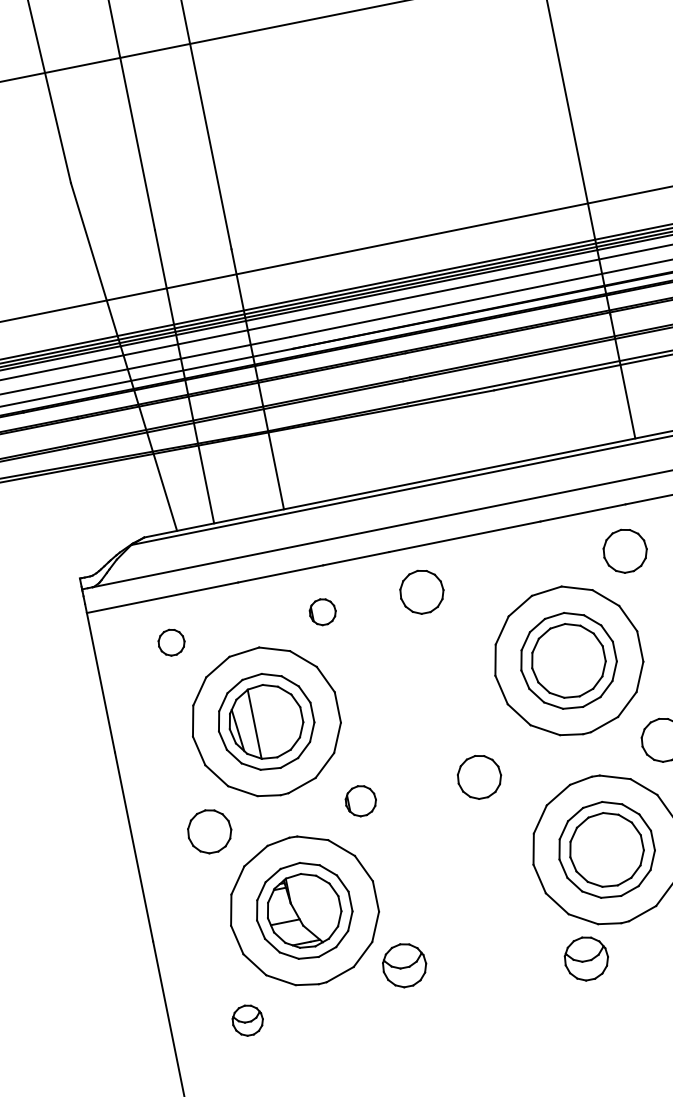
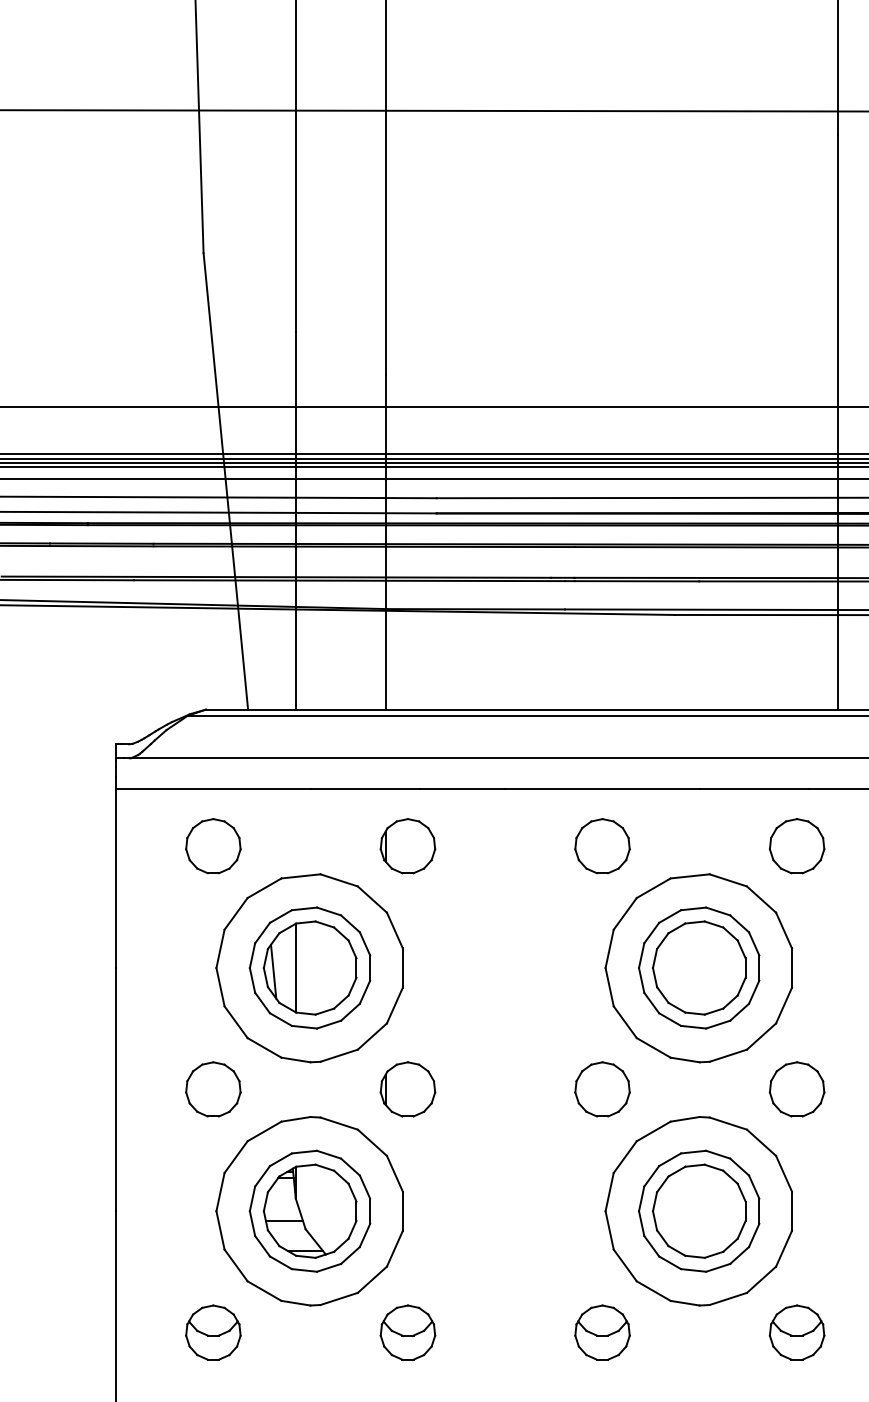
part: (421, 592) -> (602, 846), moved
part: (322, 612) -> (407, 846), size x1.67
part: (171, 642) -> (213, 846), size x1.67
part: (479, 777) -> (602, 1089), moved
part: (360, 801) -> (407, 1089), size x1.43
part: (586, 958) -> (602, 1332), moved
part: (404, 965) -> (407, 1332), moved
part: (247, 1020) -> (213, 1332), size x1.43

